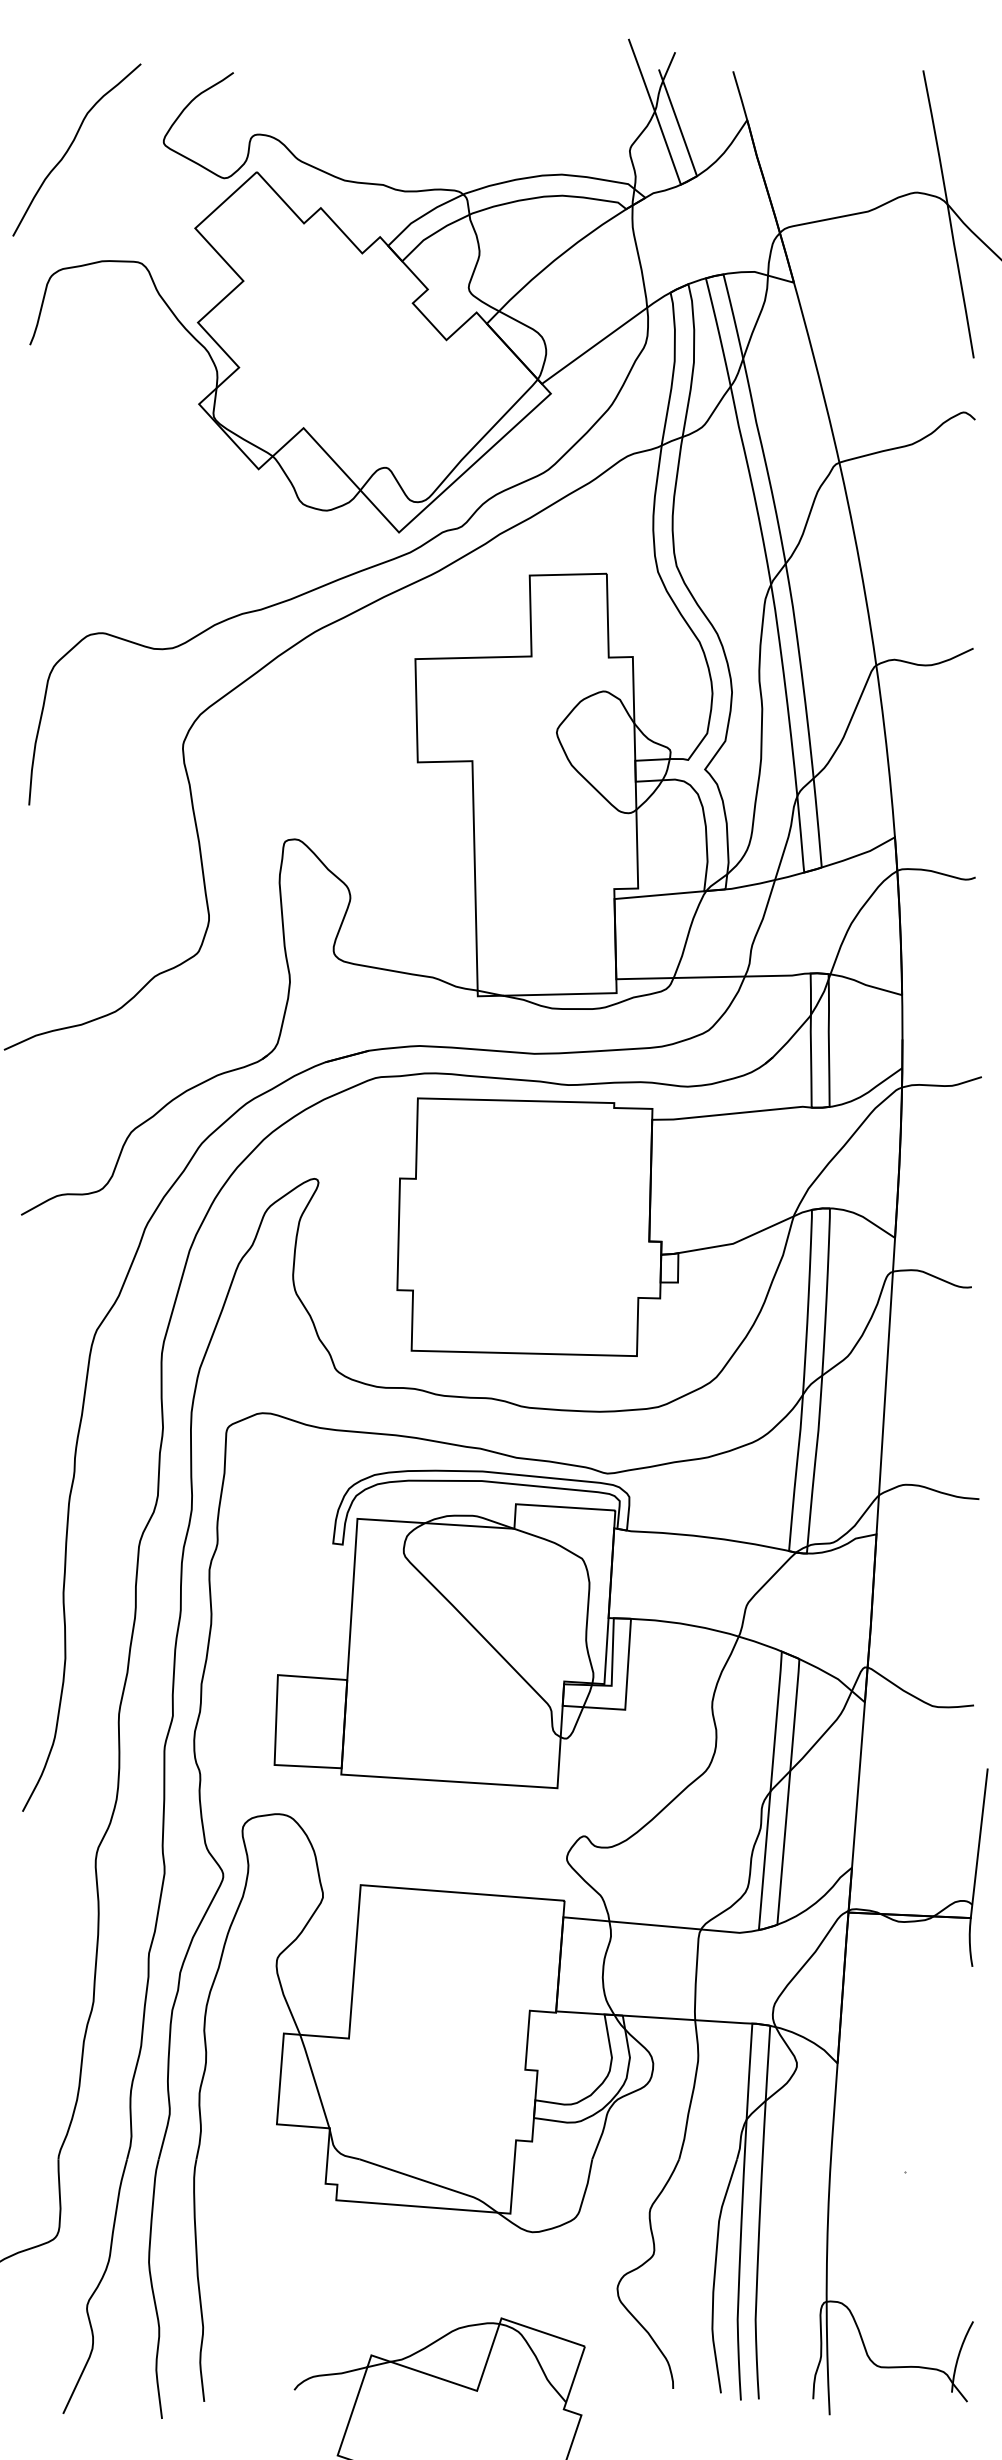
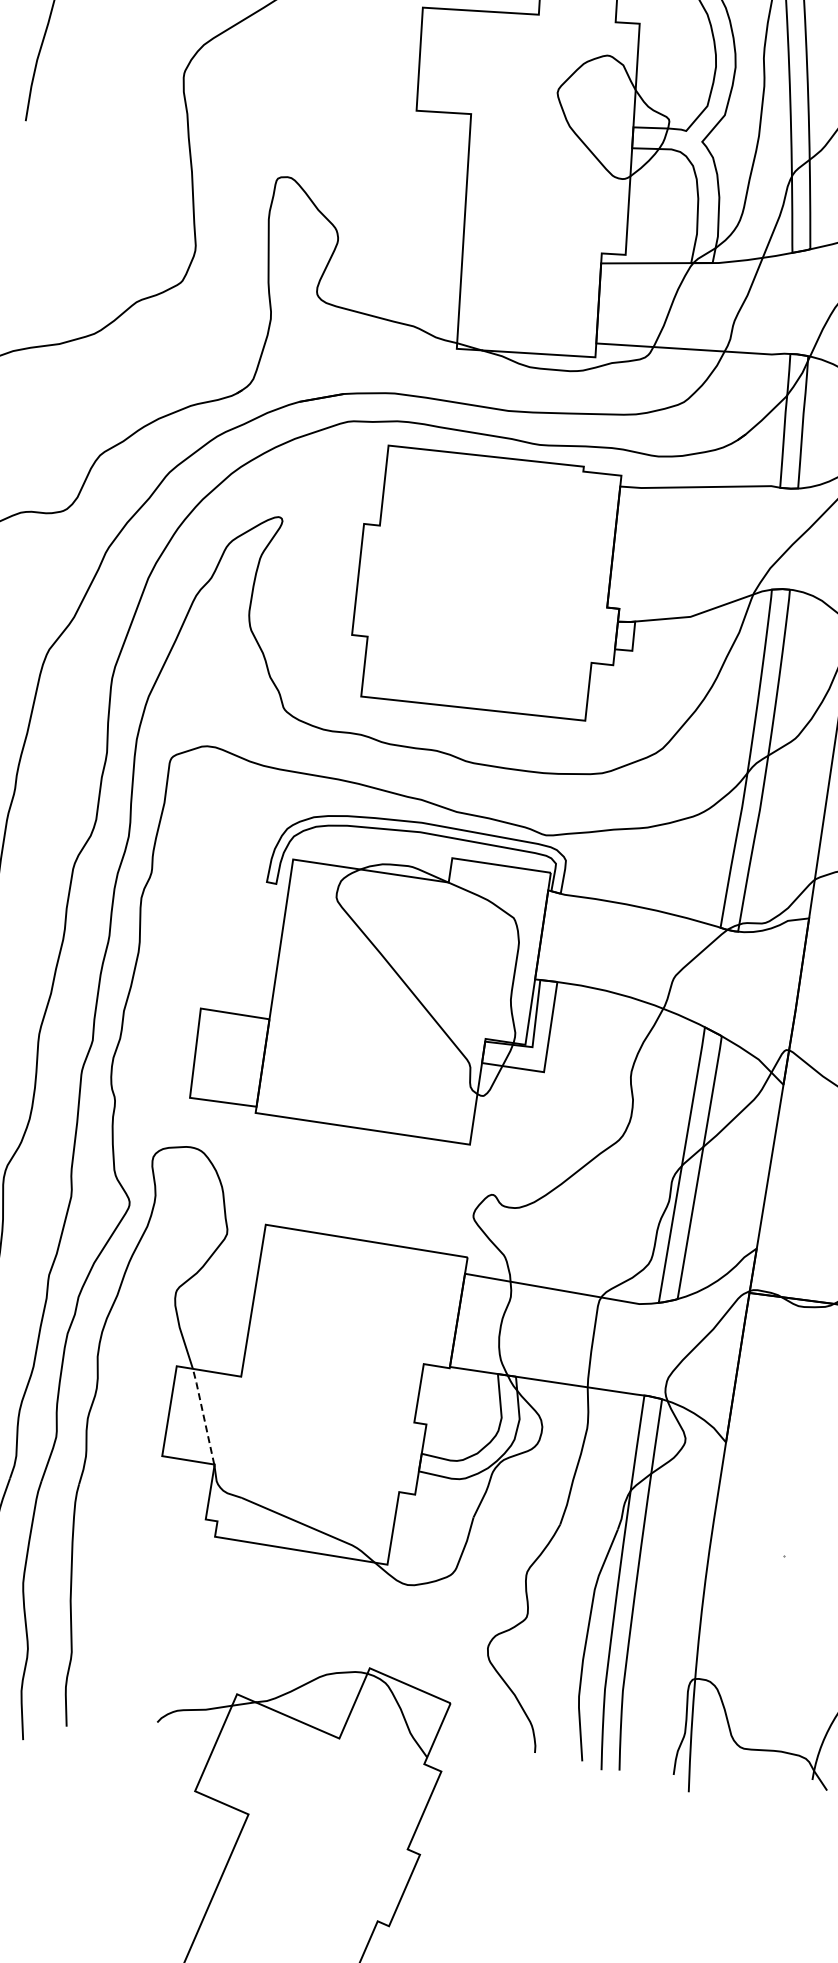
line: (314, 2080) -> (203, 1415), solid -> dashed

